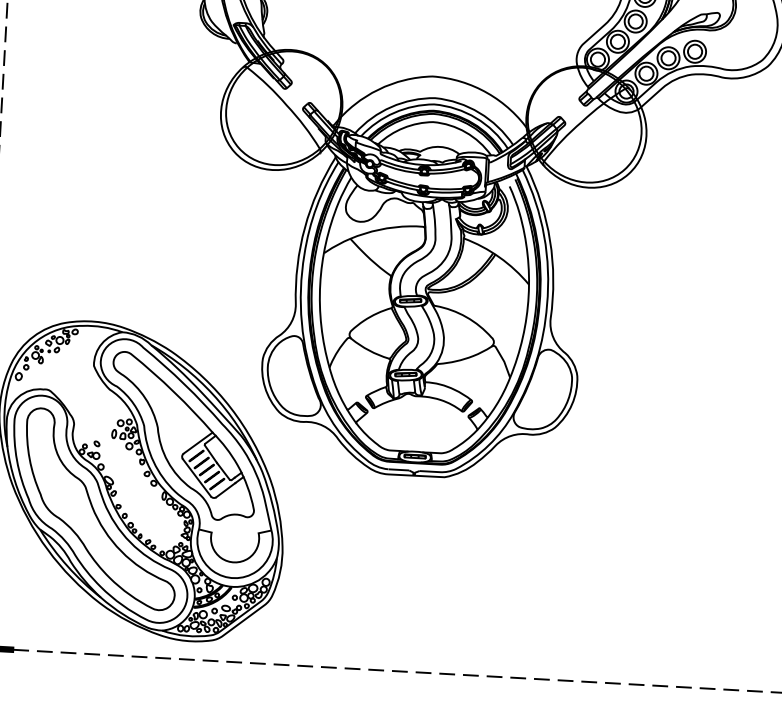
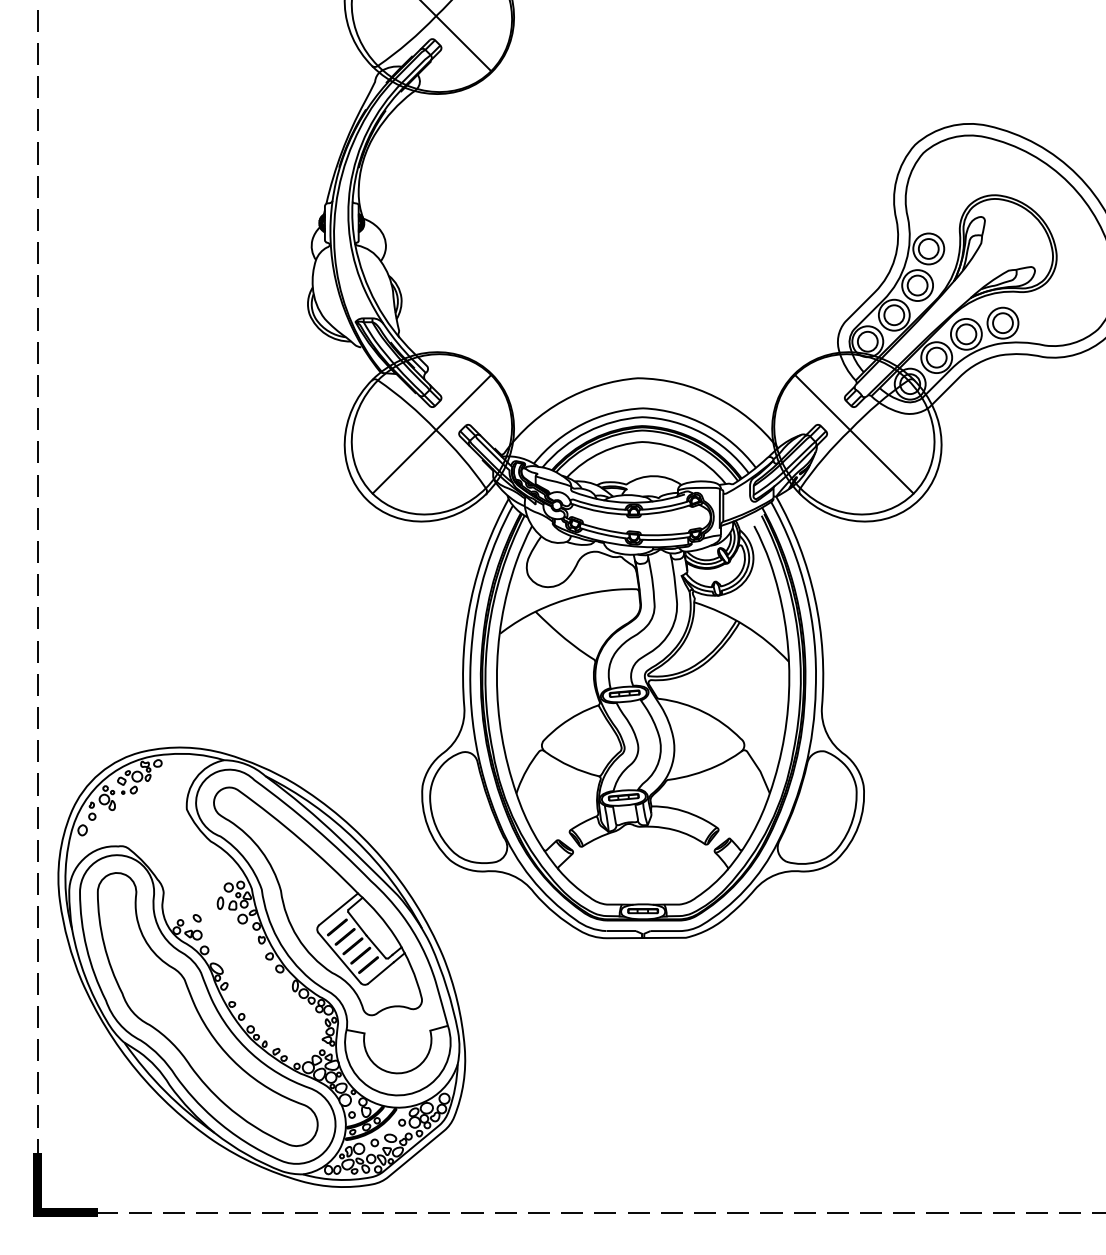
line: (283, 108) -> (431, 434), added
line: (584, 125) -> (854, 434), added

